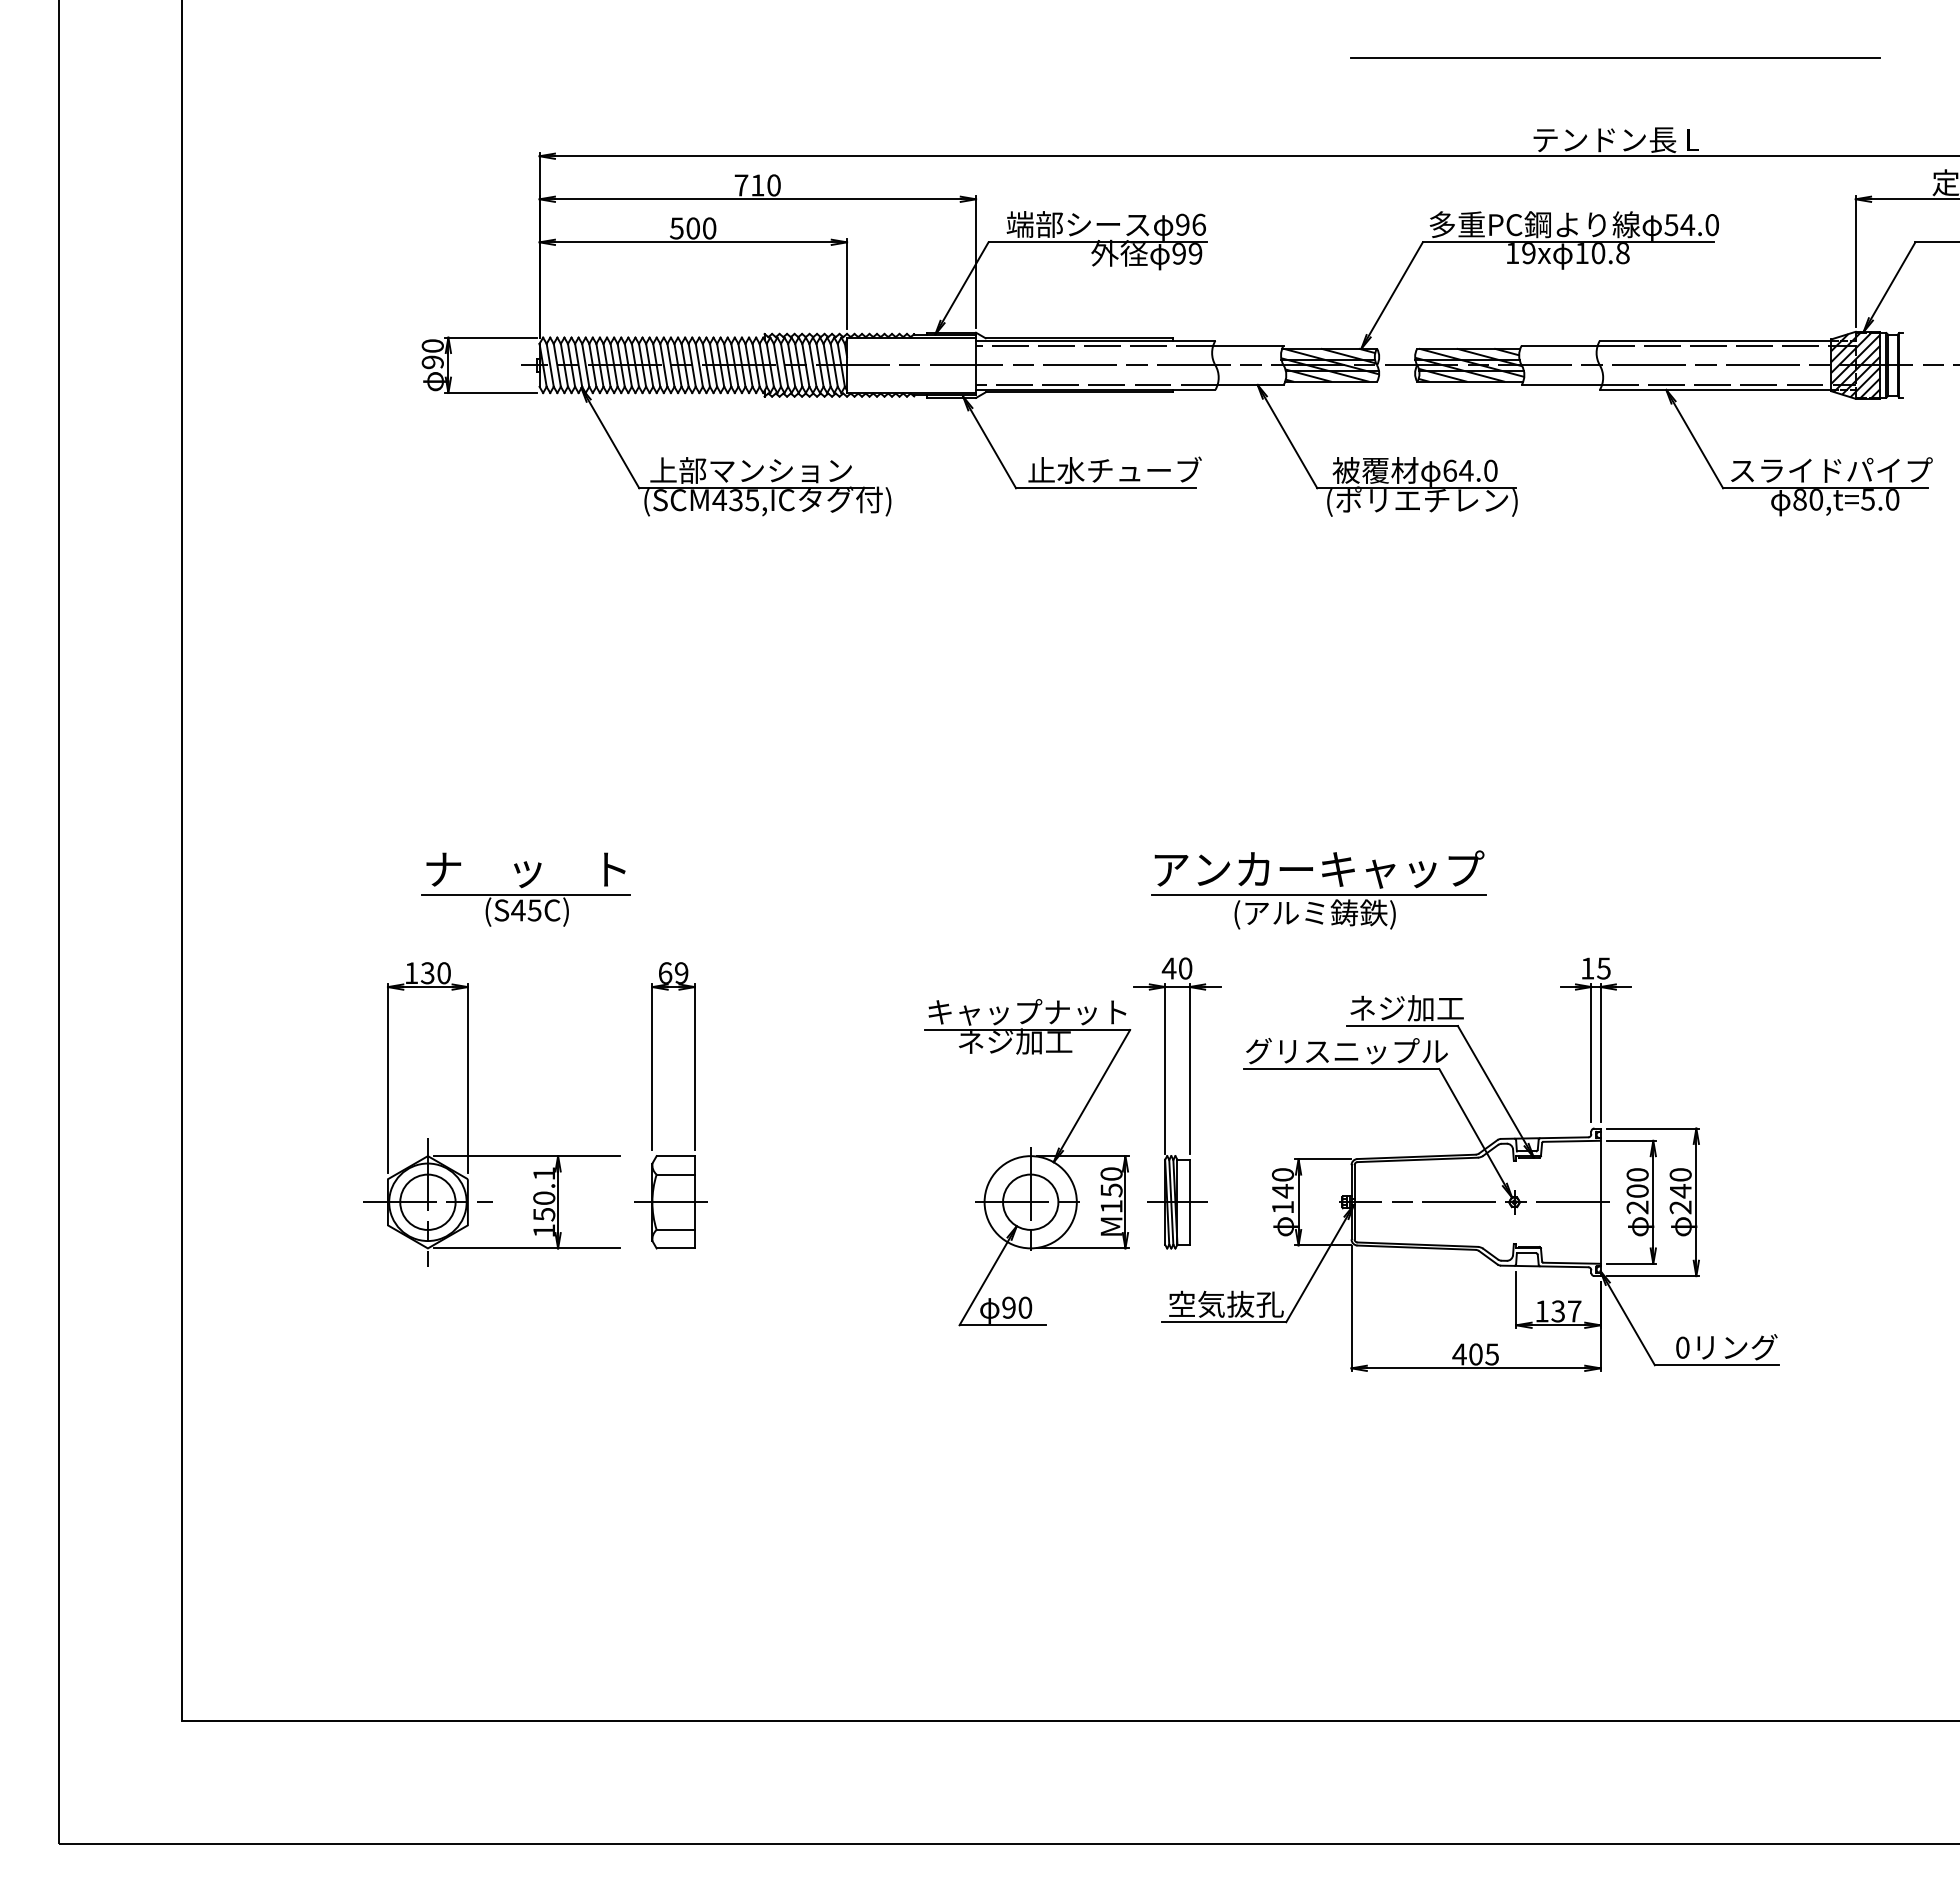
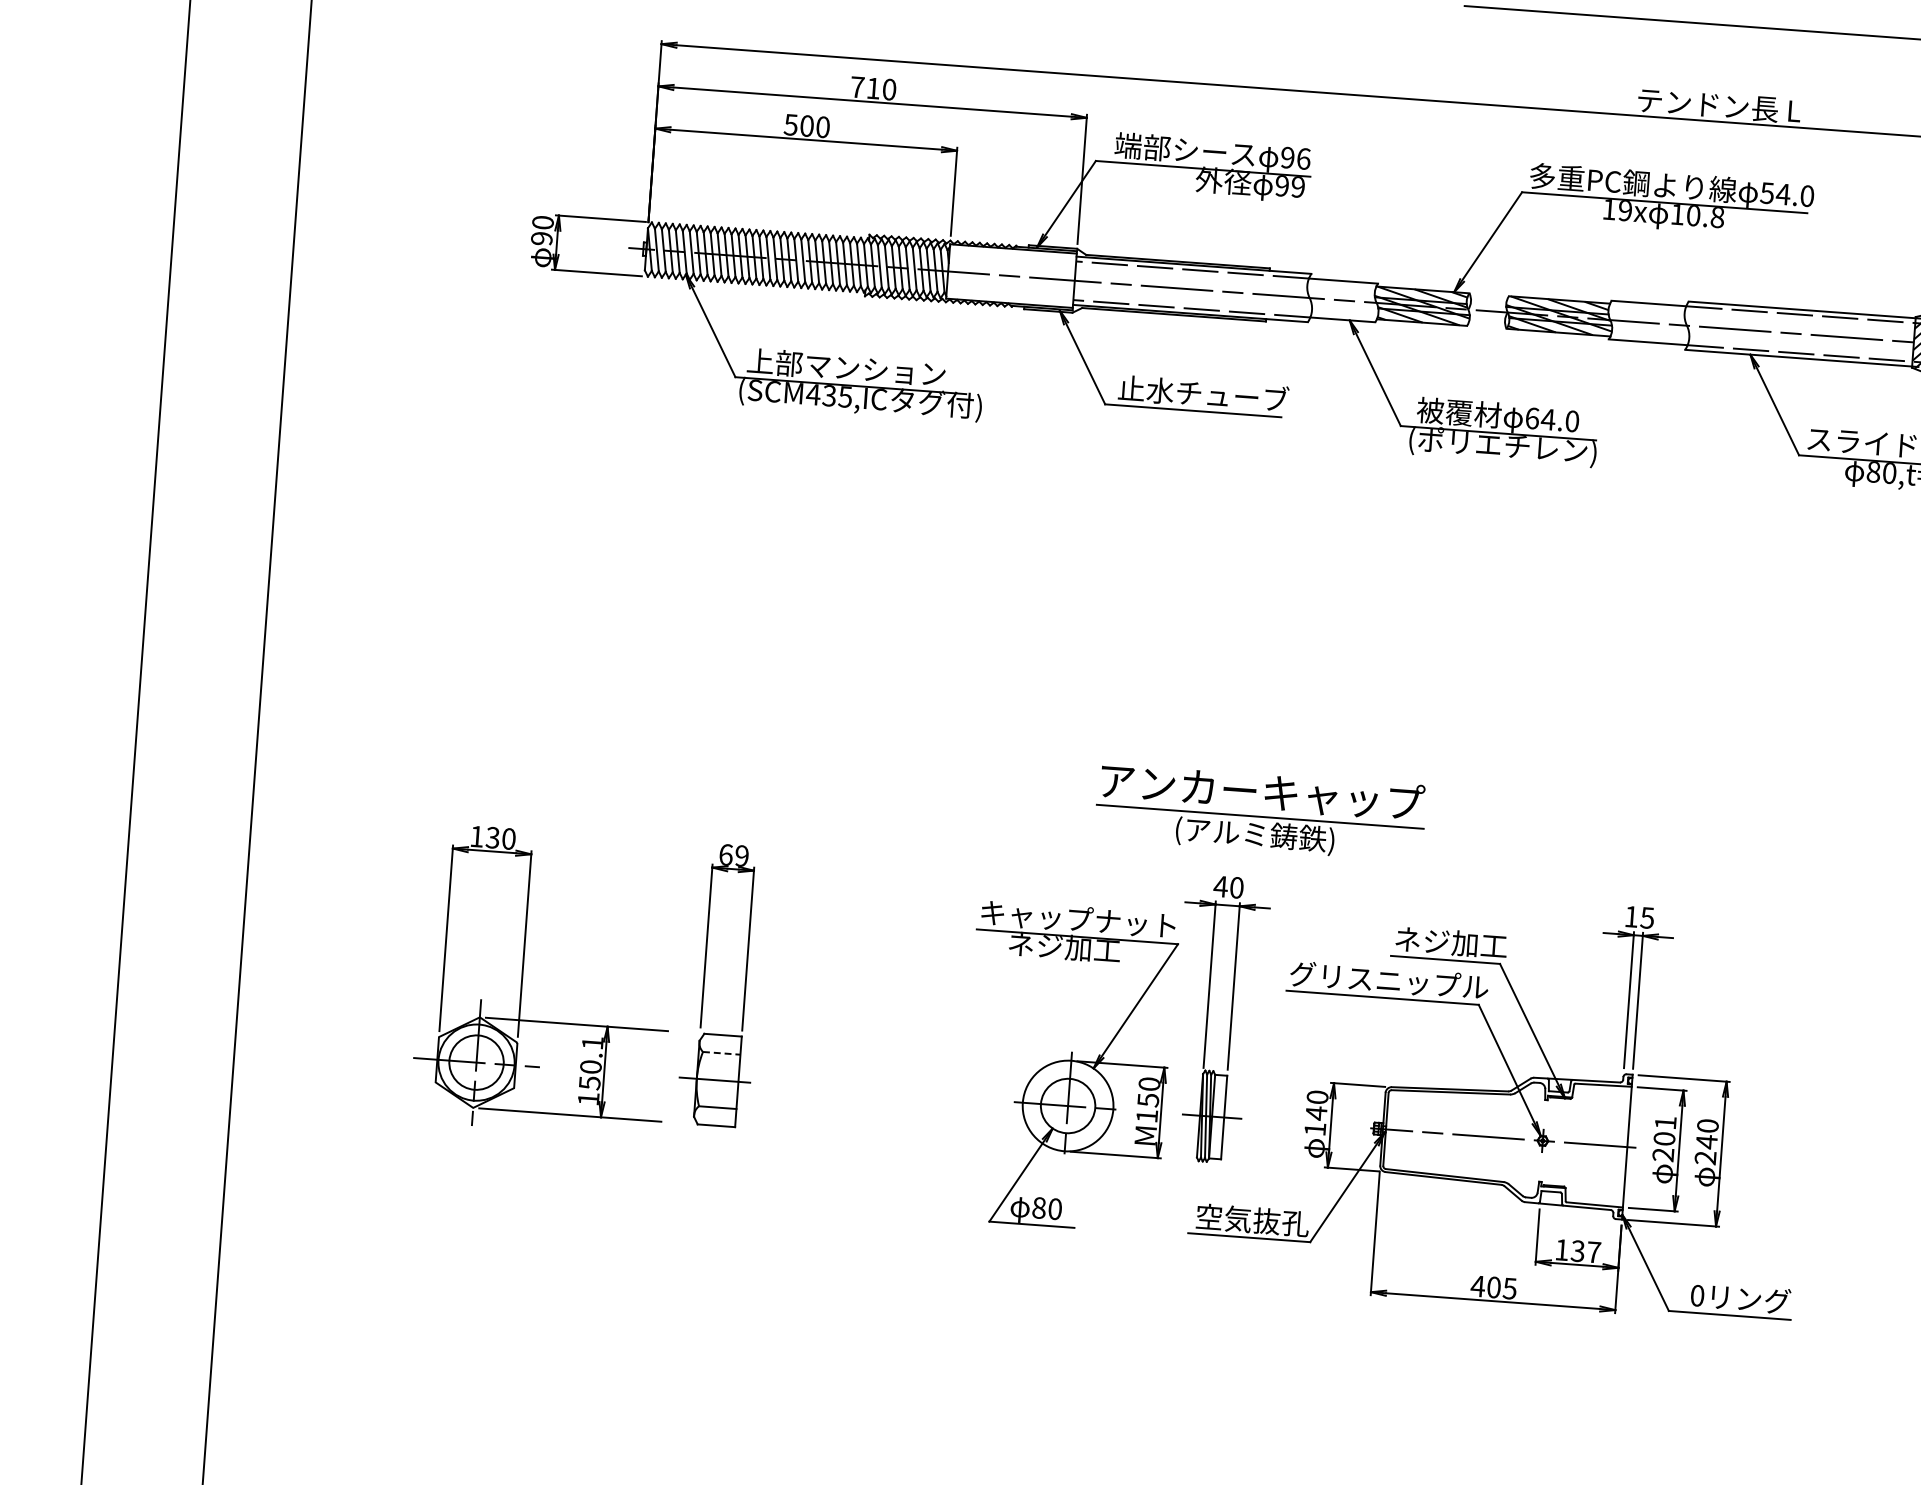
part: (525, 889) -> (594, 762), removed
part: (1318, 889) -> (1260, 811), moved
line: (676, 1174) -> (722, 1053), solid -> dashed
text: (1637, 1174) -> (1665, 1122), 200 -> 201
text: (1008, 1307) -> (1038, 1207), 90 -> 80

